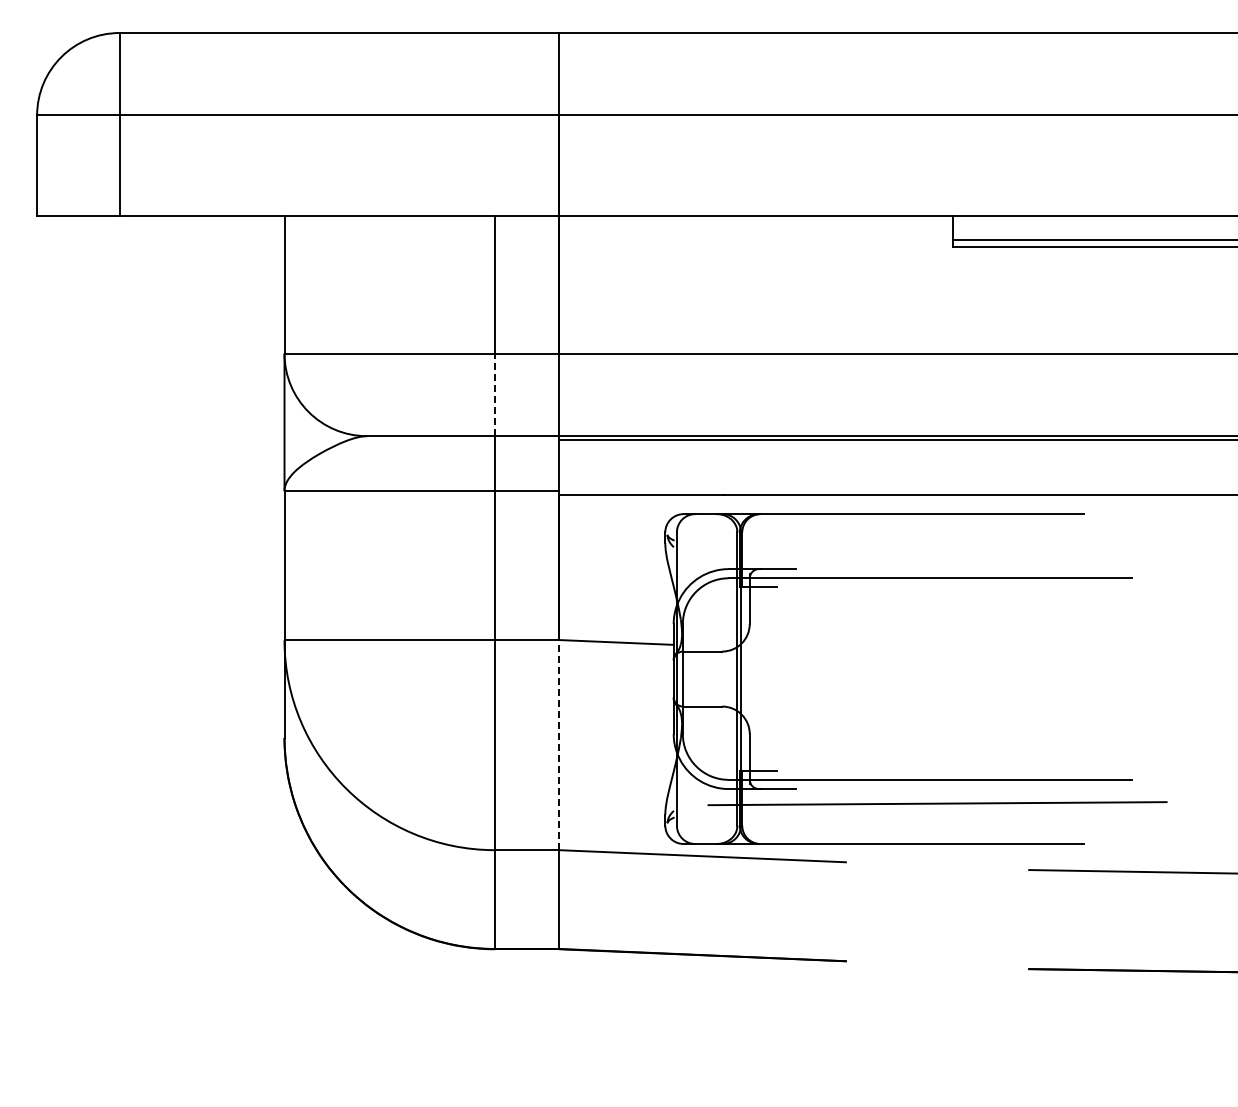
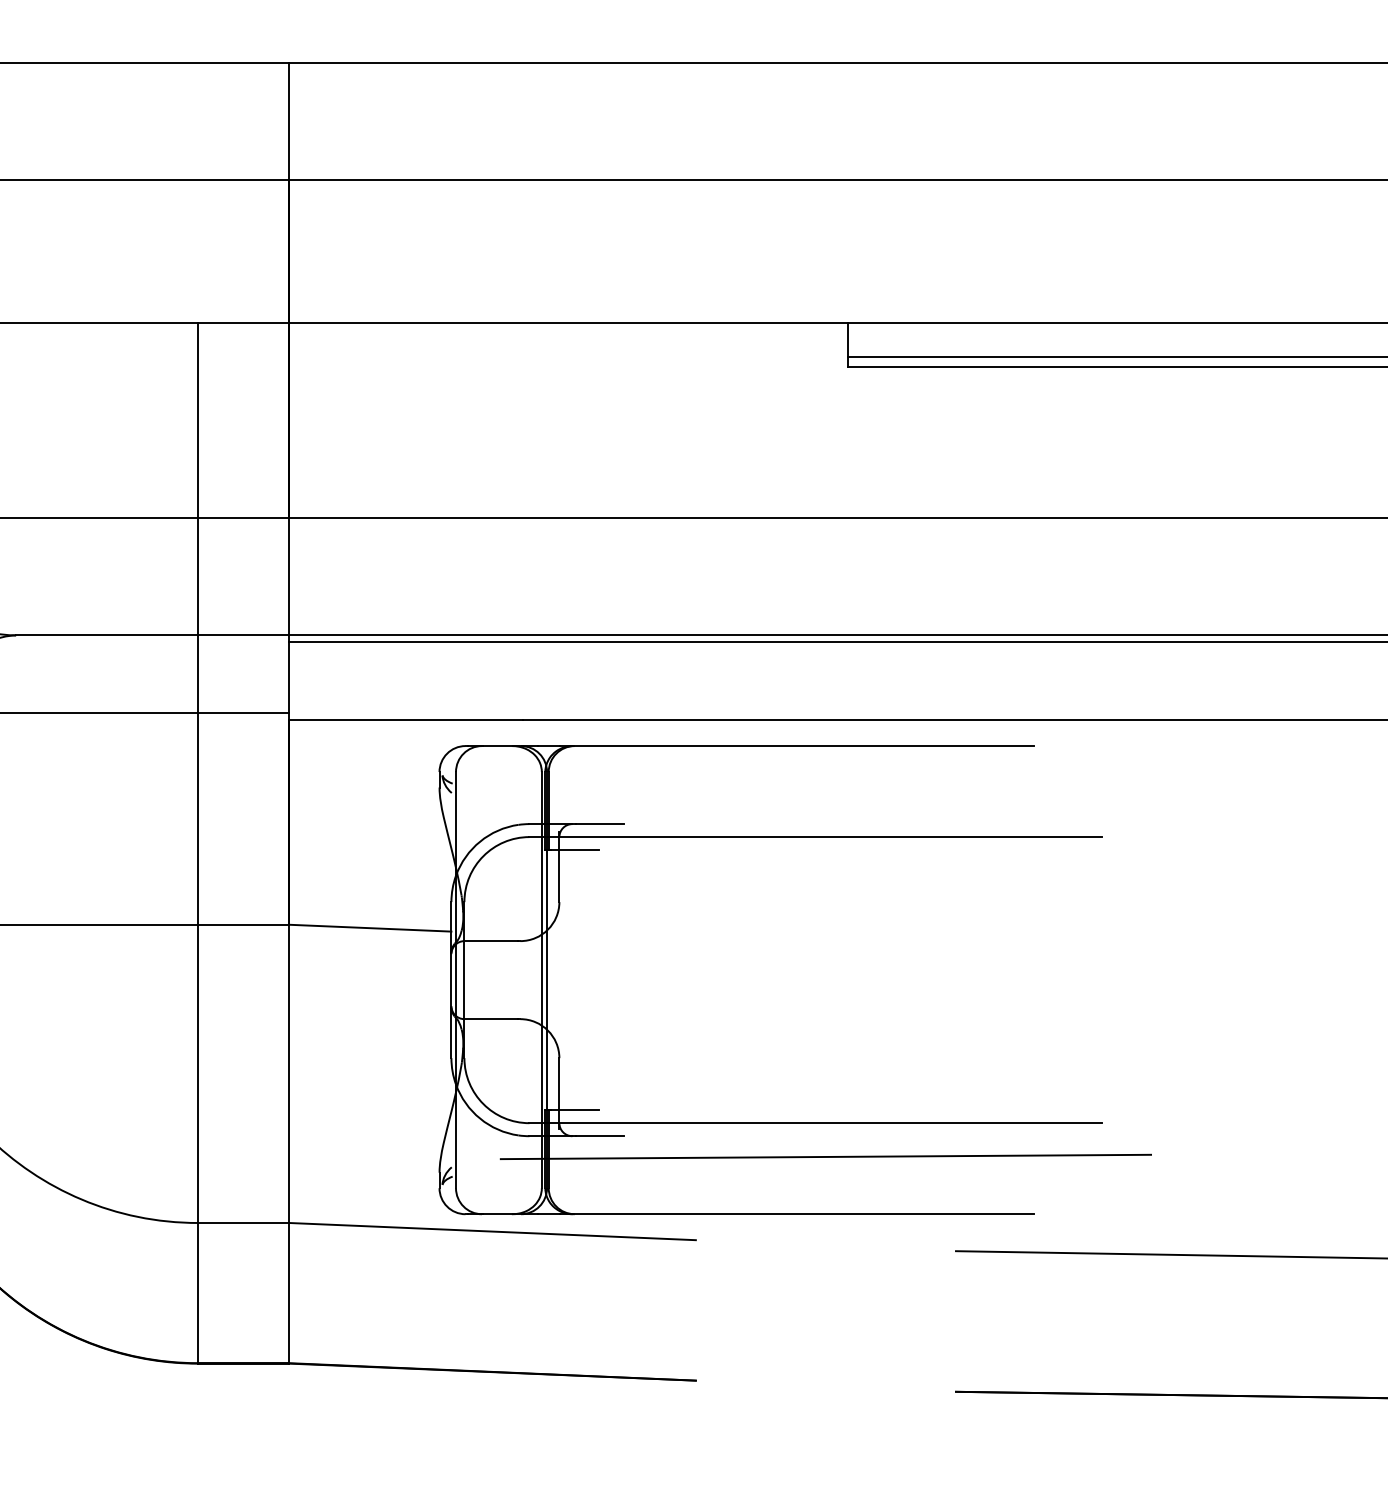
line: (495, 394) -> (198, 576), dashed -> solid
line: (559, 745) -> (289, 1074), dashed -> solid

